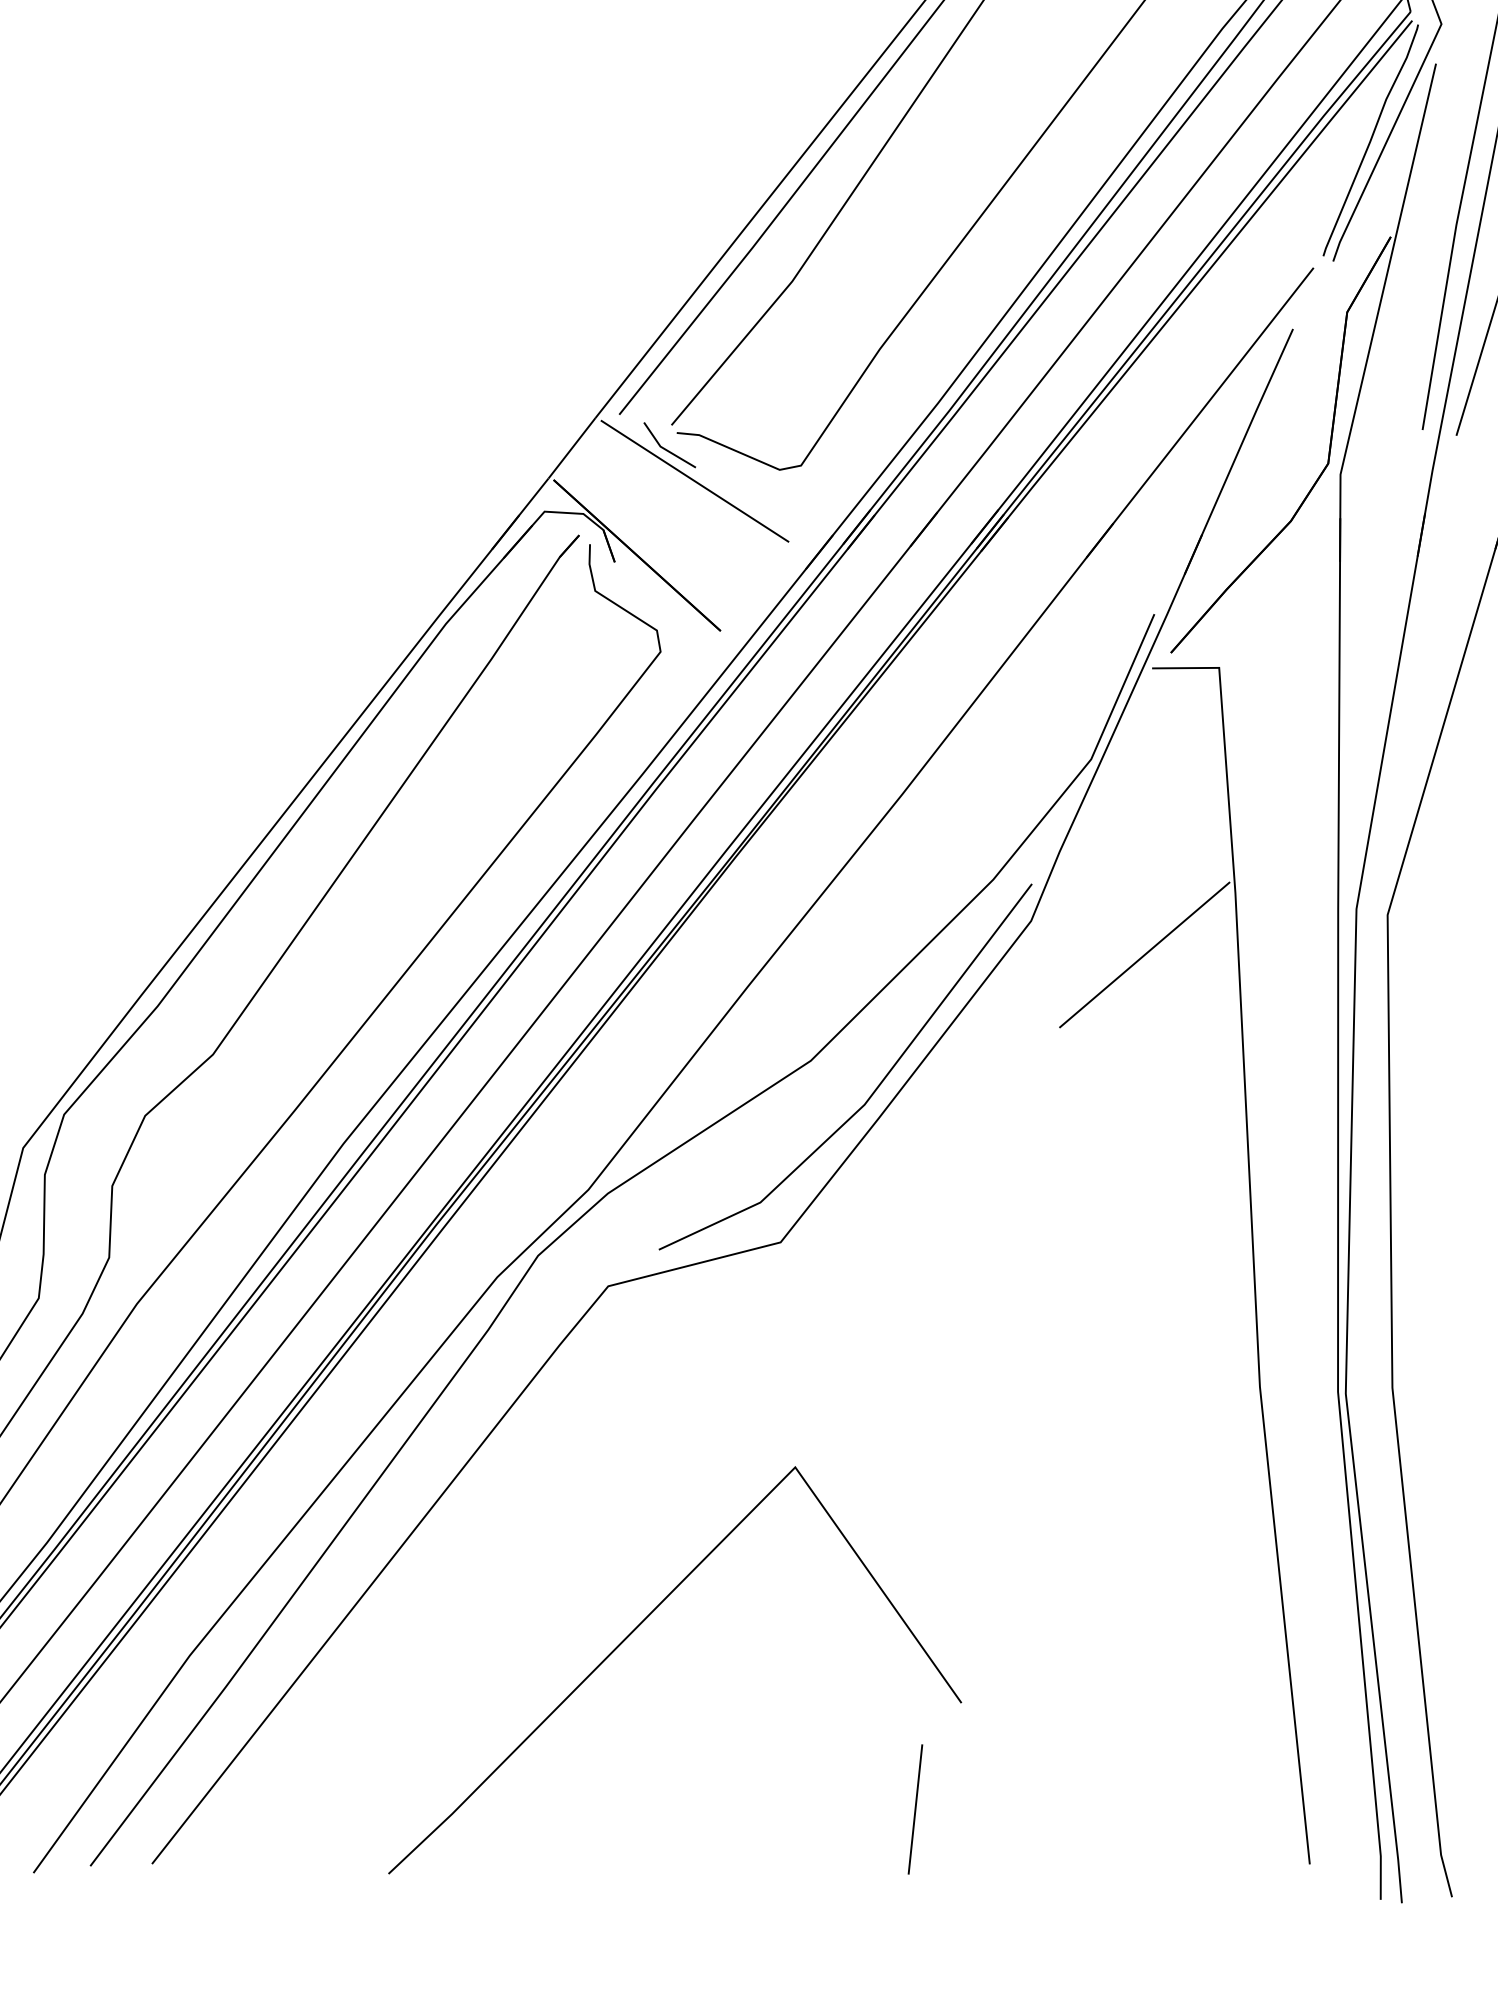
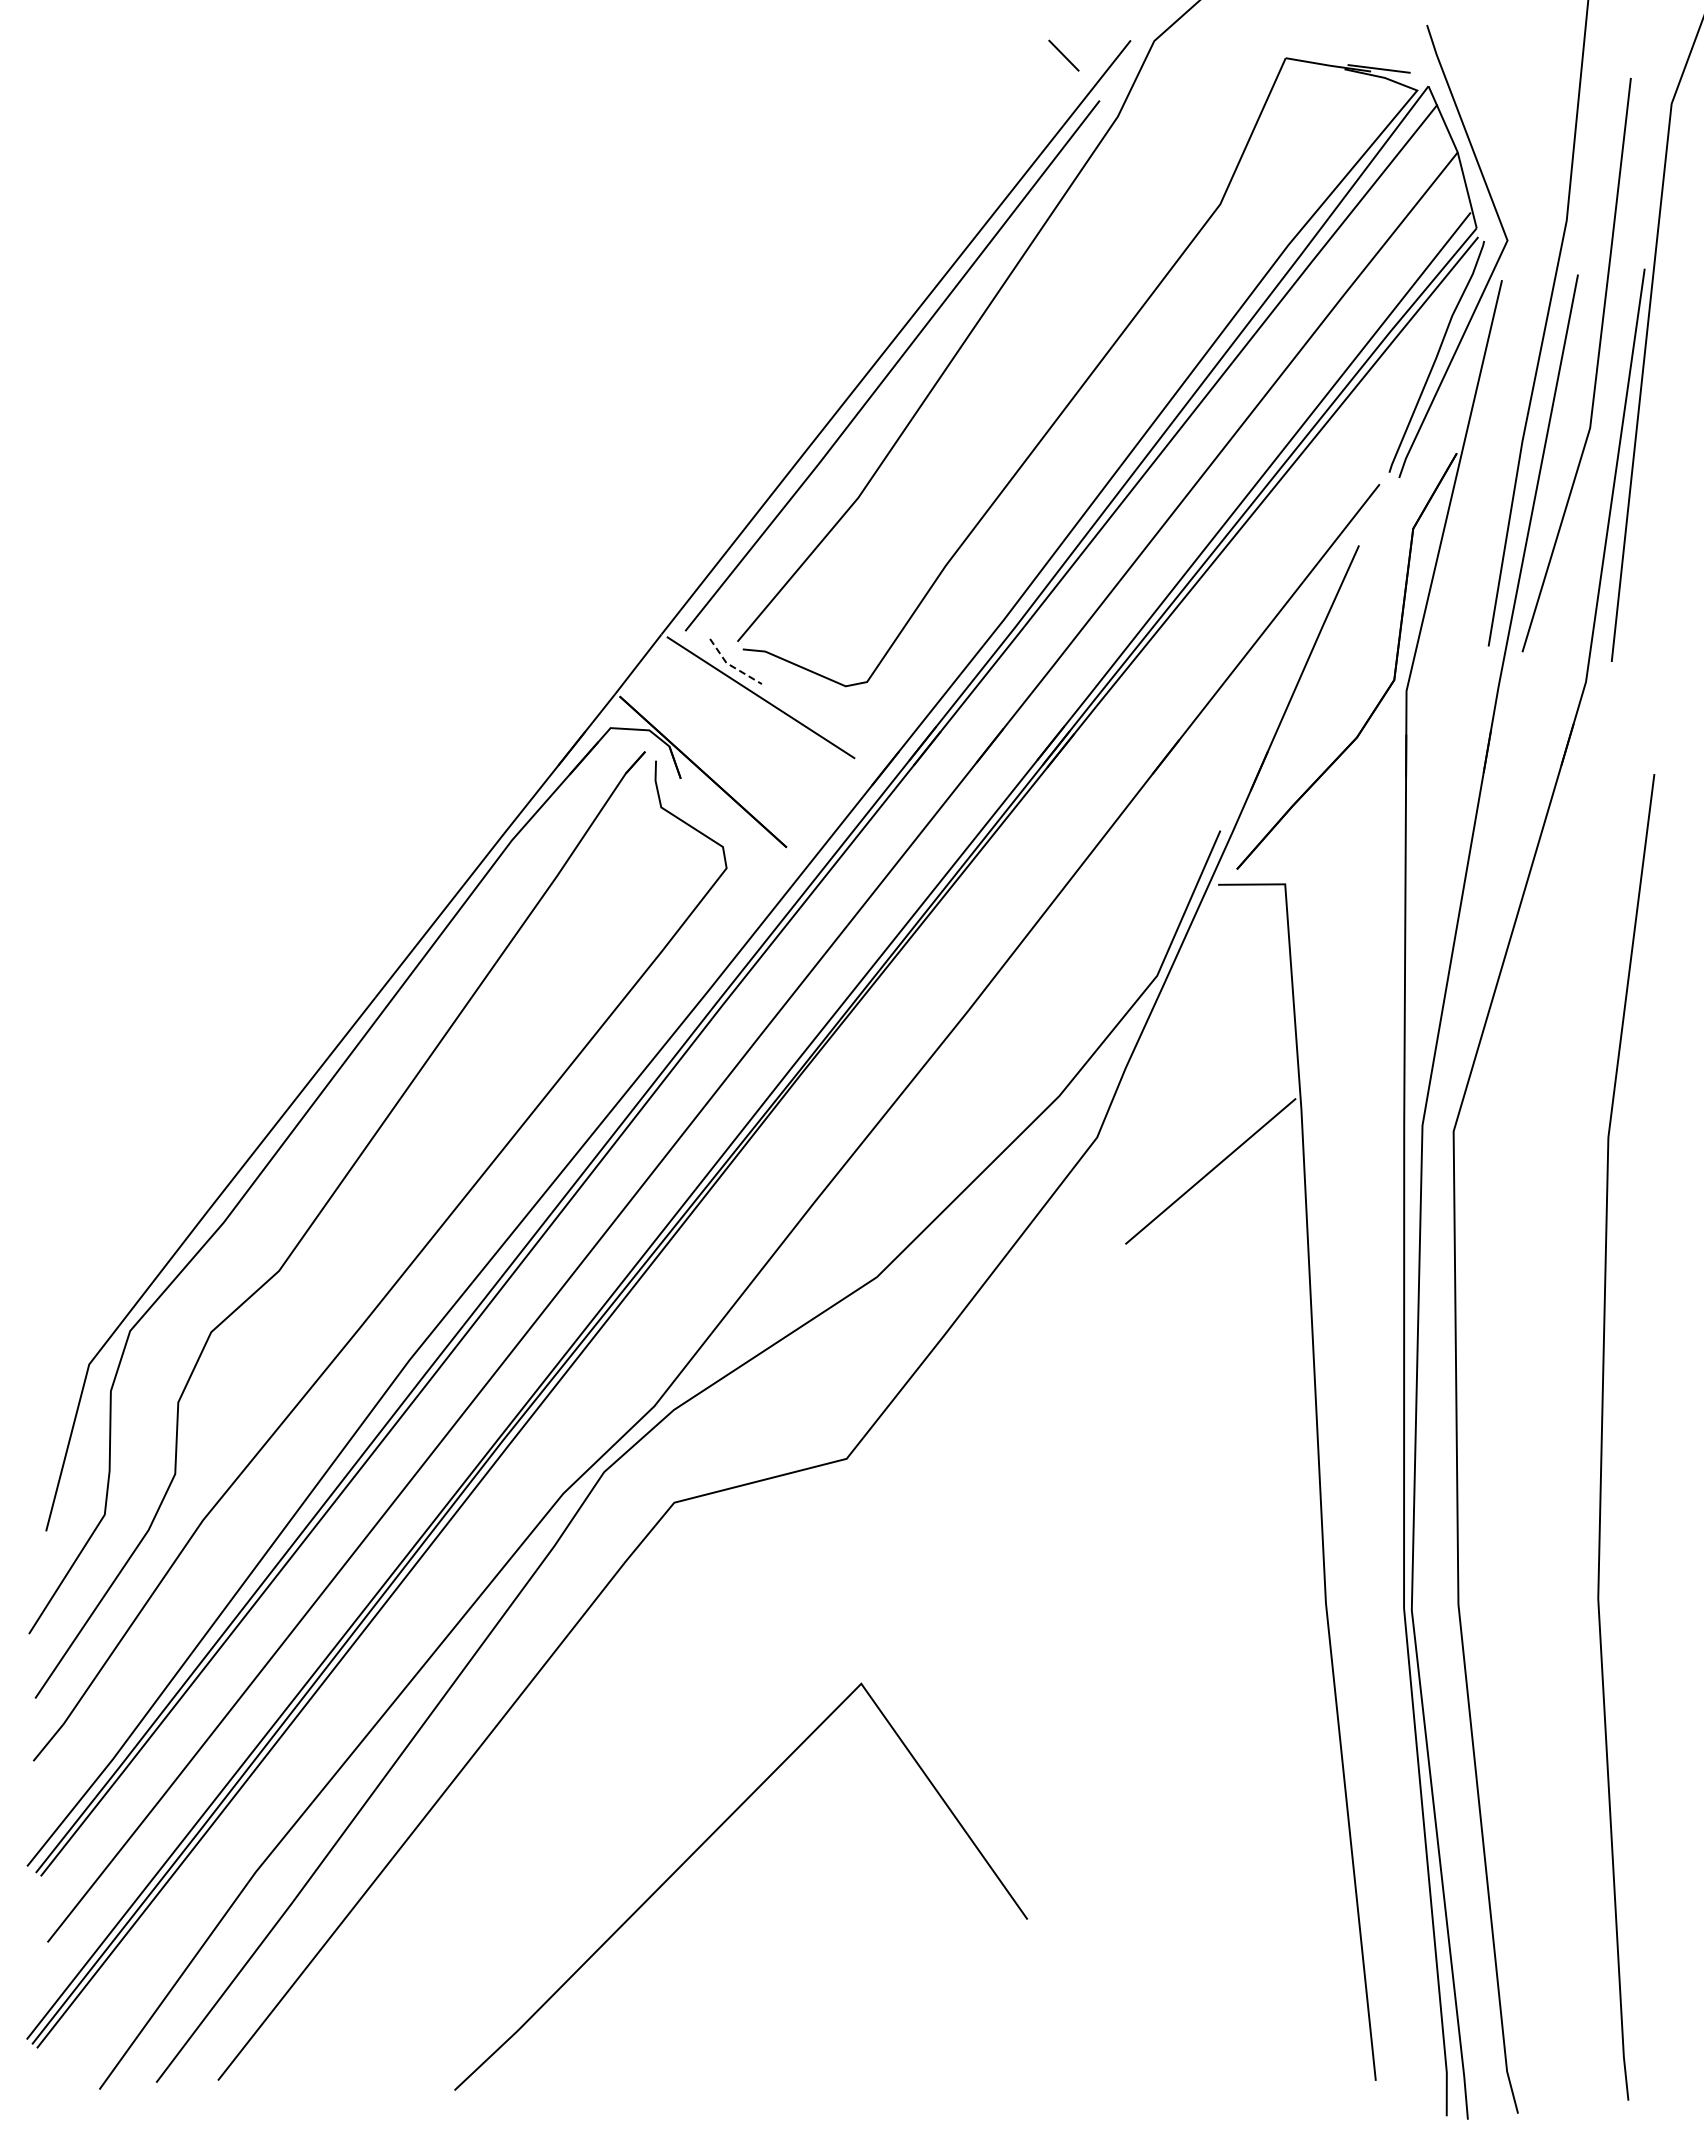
line: (665, 450) -> (731, 666), solid -> dashed
curve: (873, 1091) -> (939, 1307), removed
line: (915, 1809) -> (981, 2025), removed

